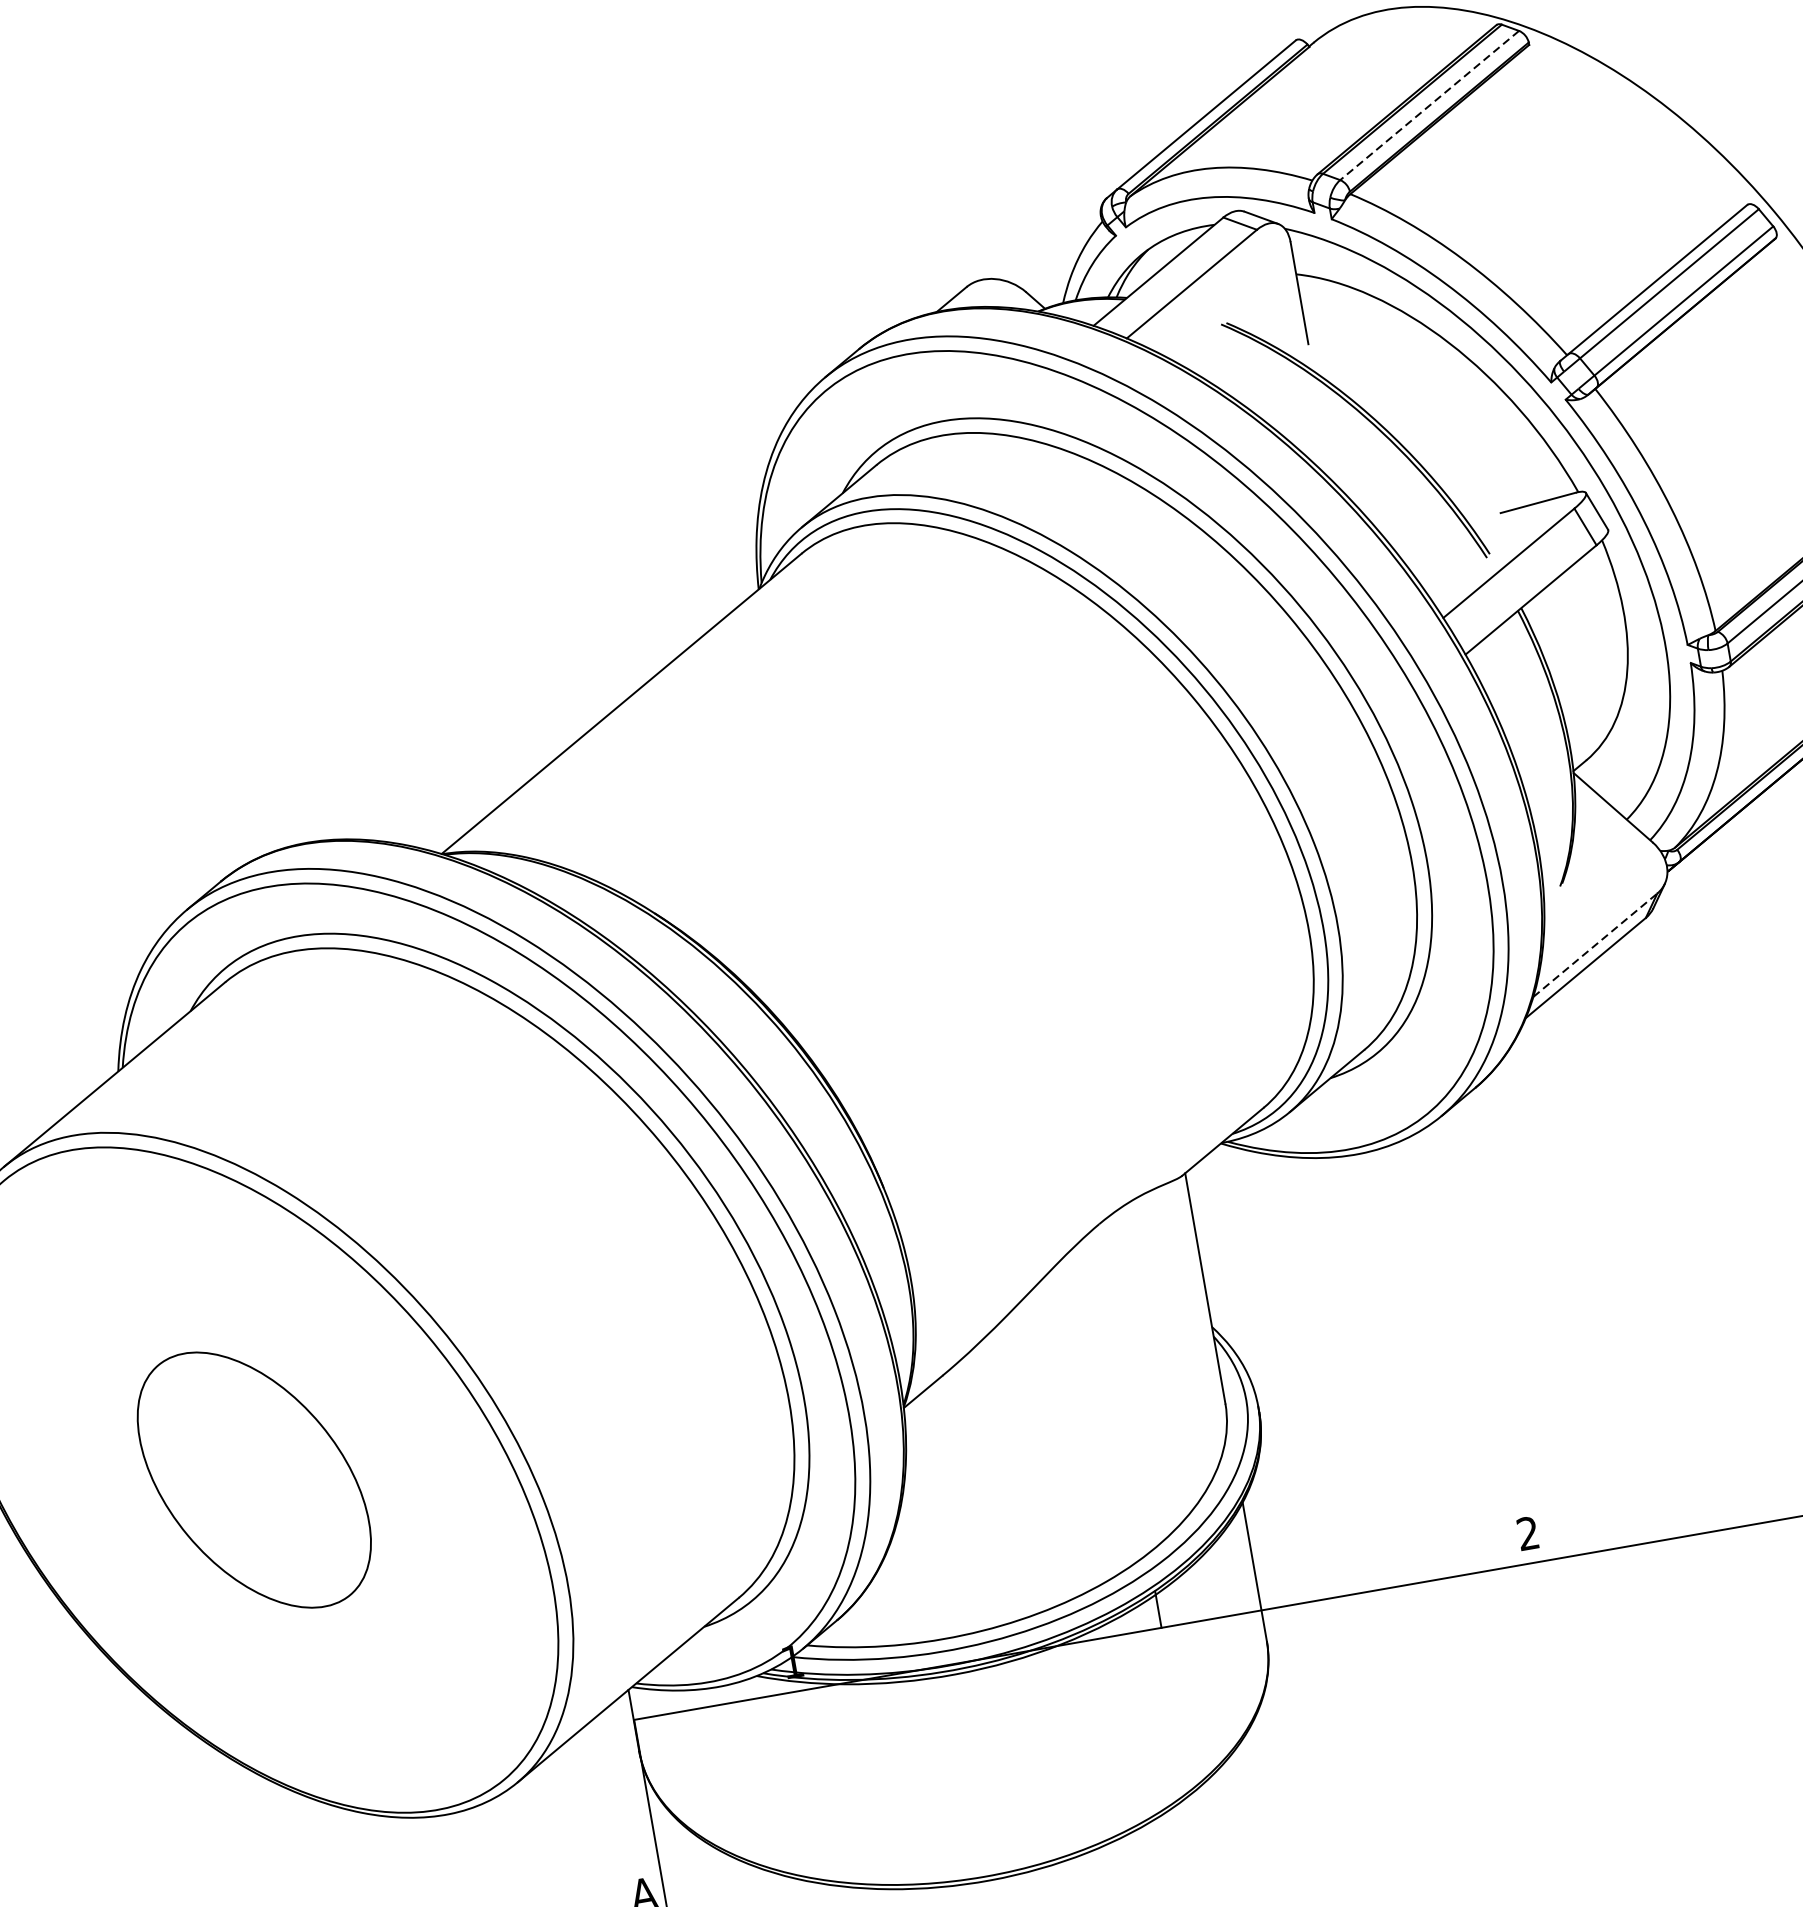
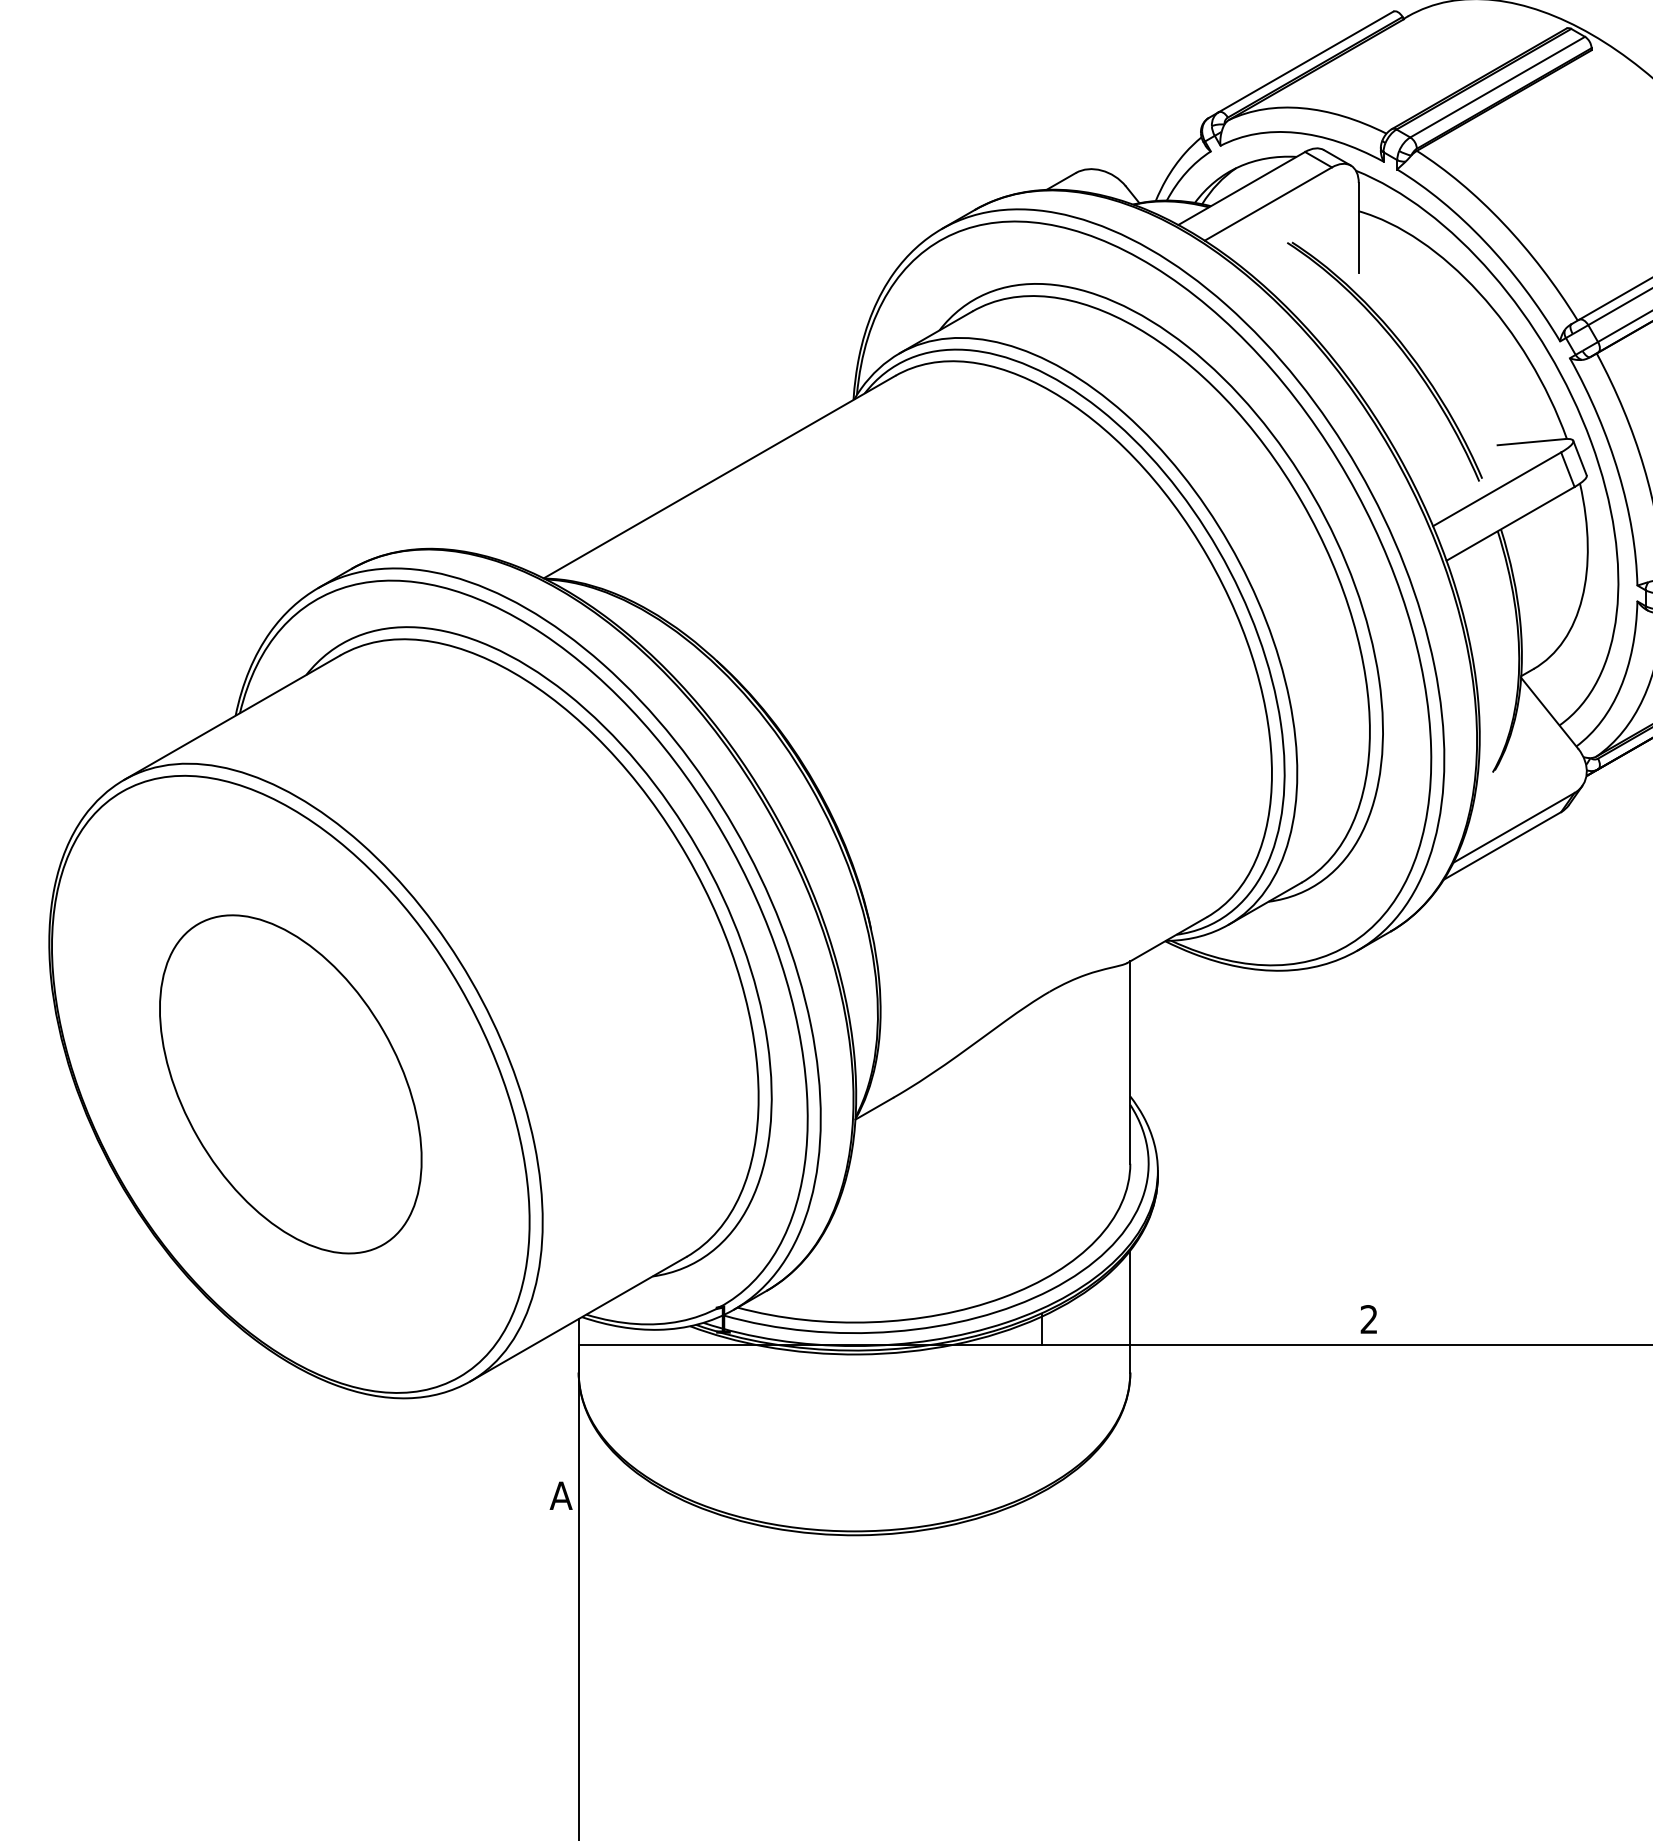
line: (1429, 105) -> (1497, 87), dashed -> solid
line: (1595, 944) -> (1514, 827), dashed -> solid
part: (253, 1480) -> (290, 1084), size x1.43

